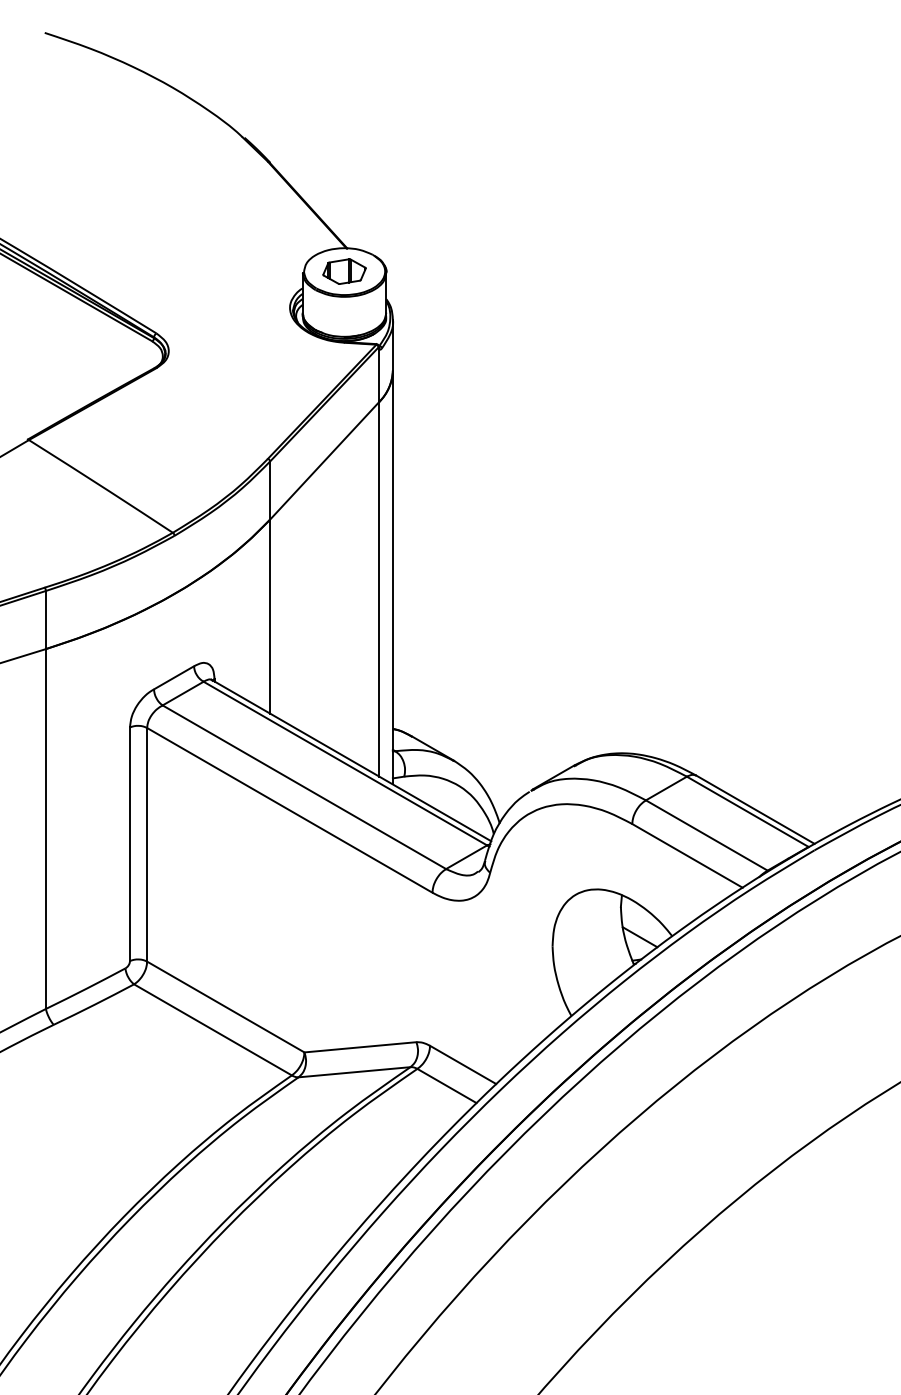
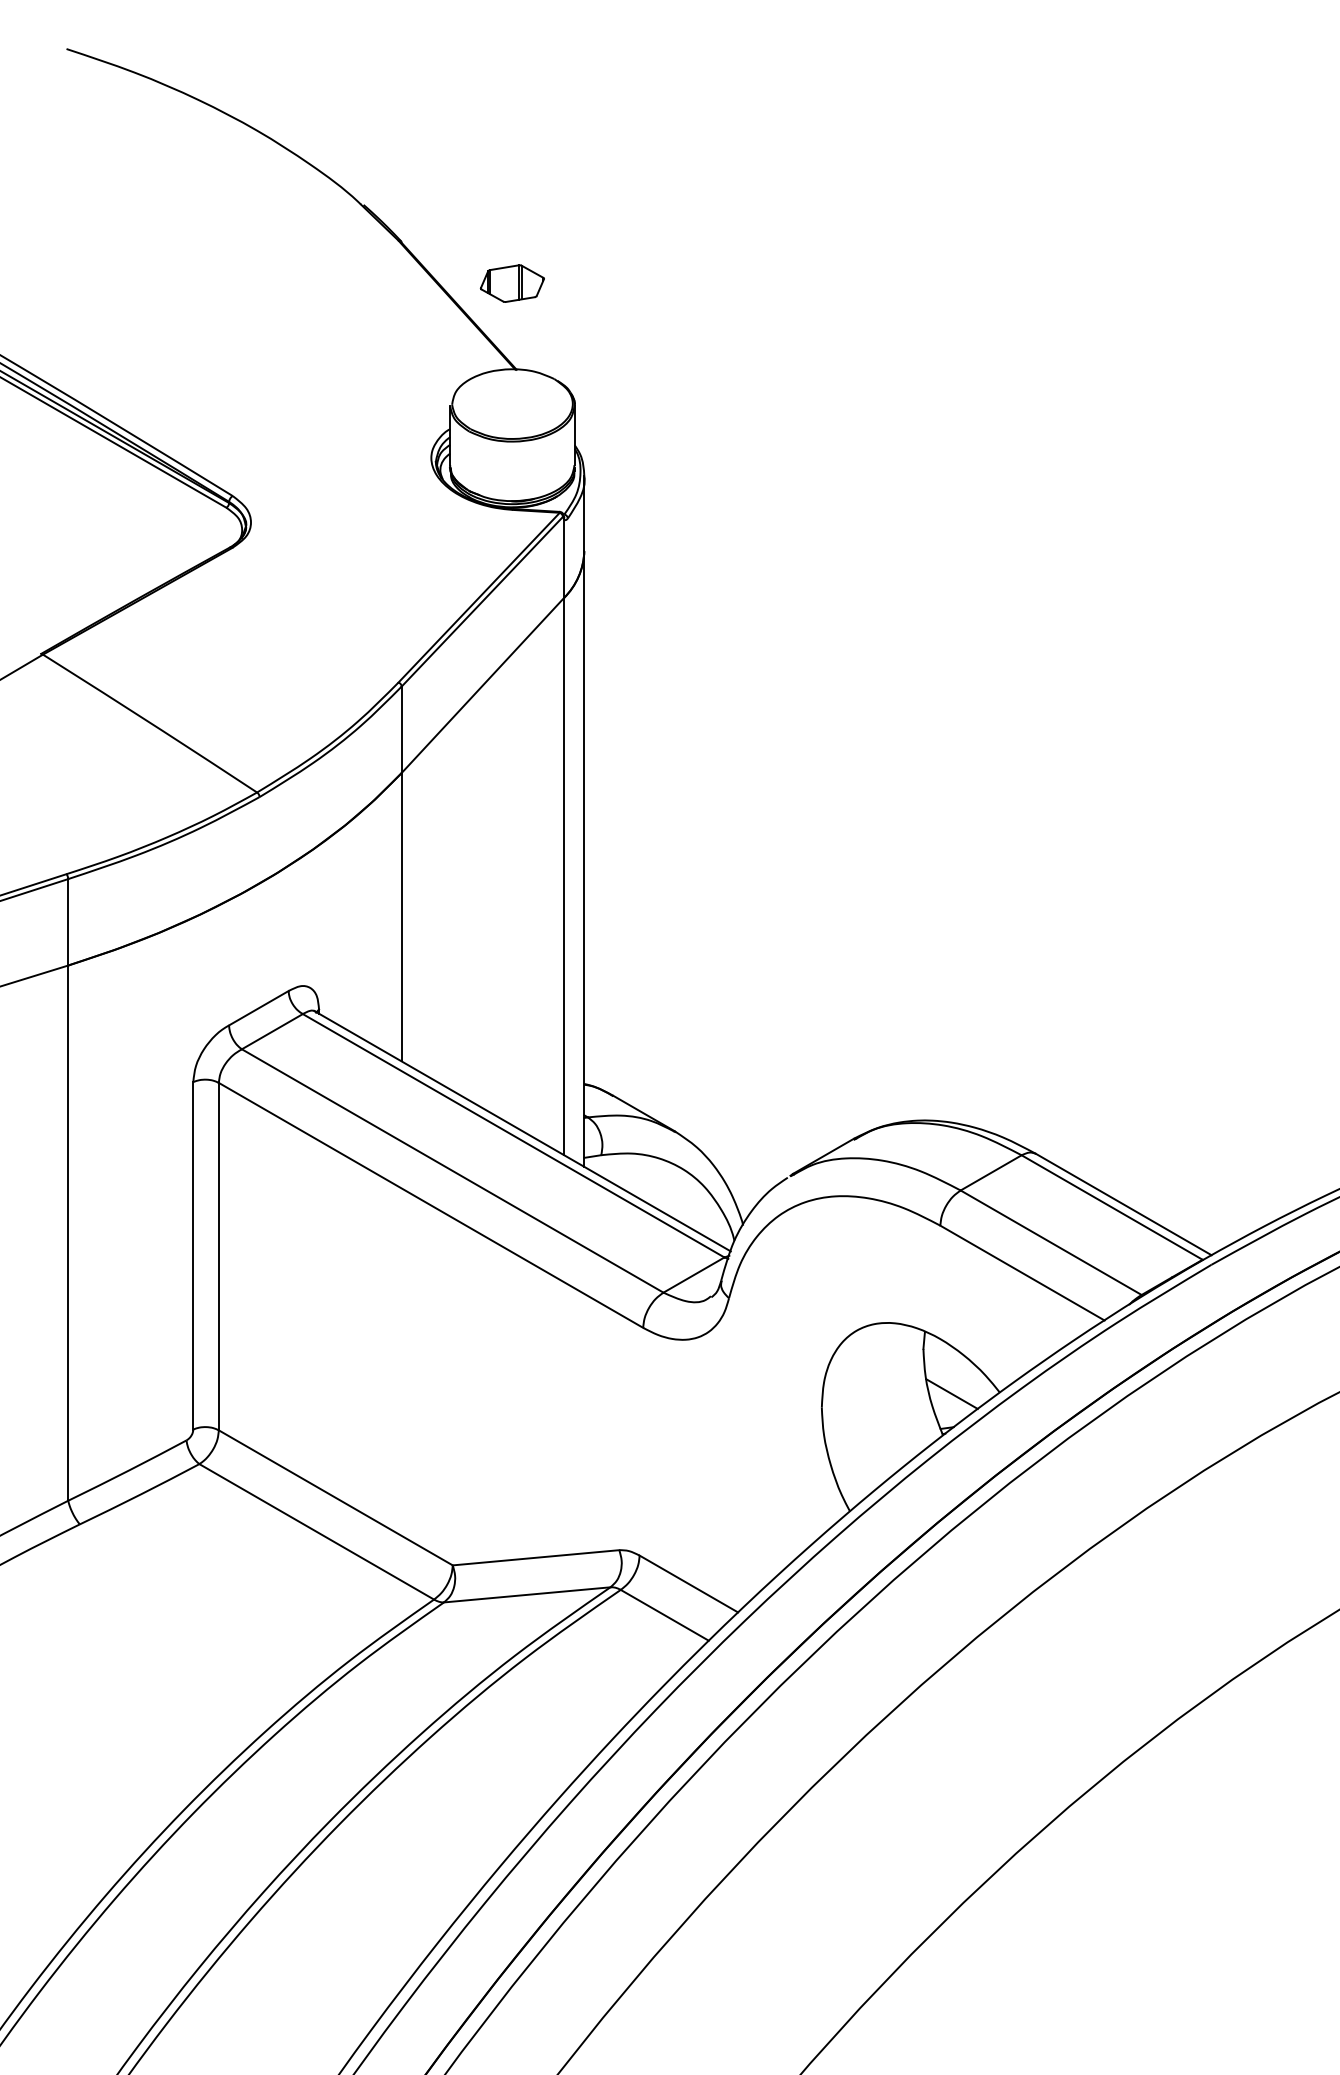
part: (344, 271) -> (512, 283), moved

